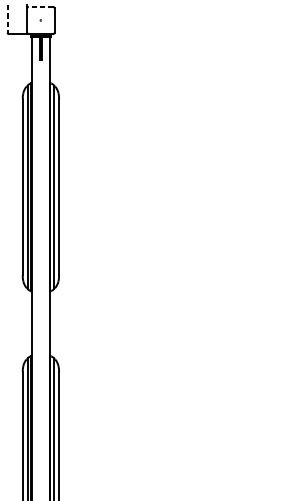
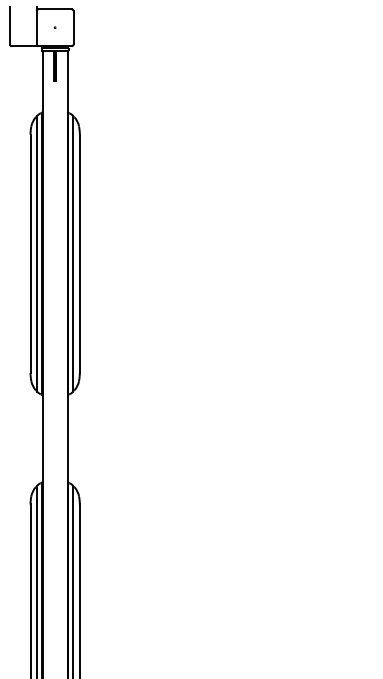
line: (40, 7) -> (54, 9), dashed -> solid
line: (7, 18) -> (9, 25), dashed -> solid

